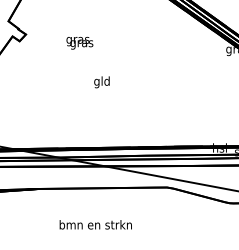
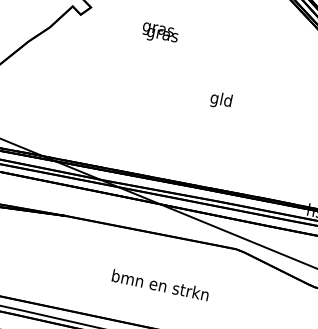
text: (101, 82) -> (220, 100), moved
text: (95, 224) -> (160, 284), moved

